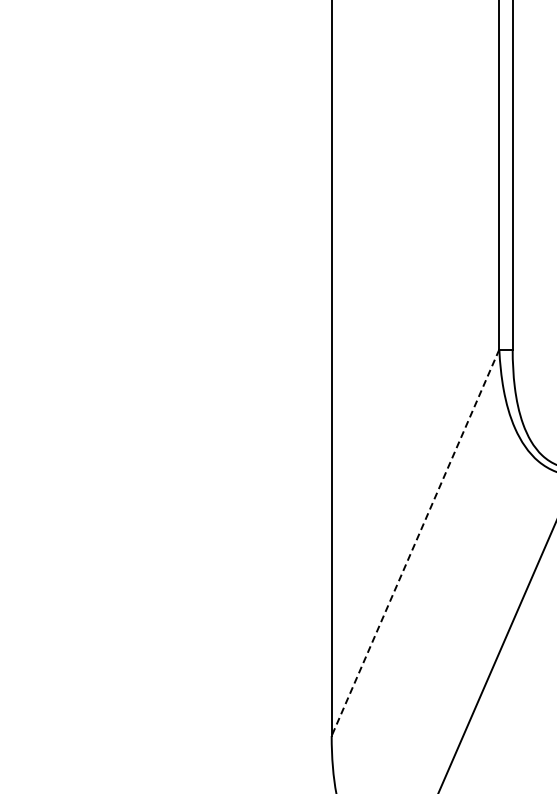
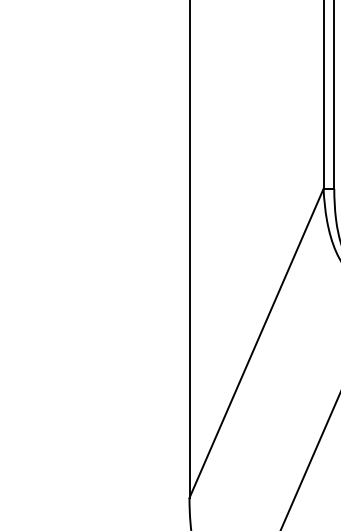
line: (415, 542) -> (256, 343), dashed -> solid

